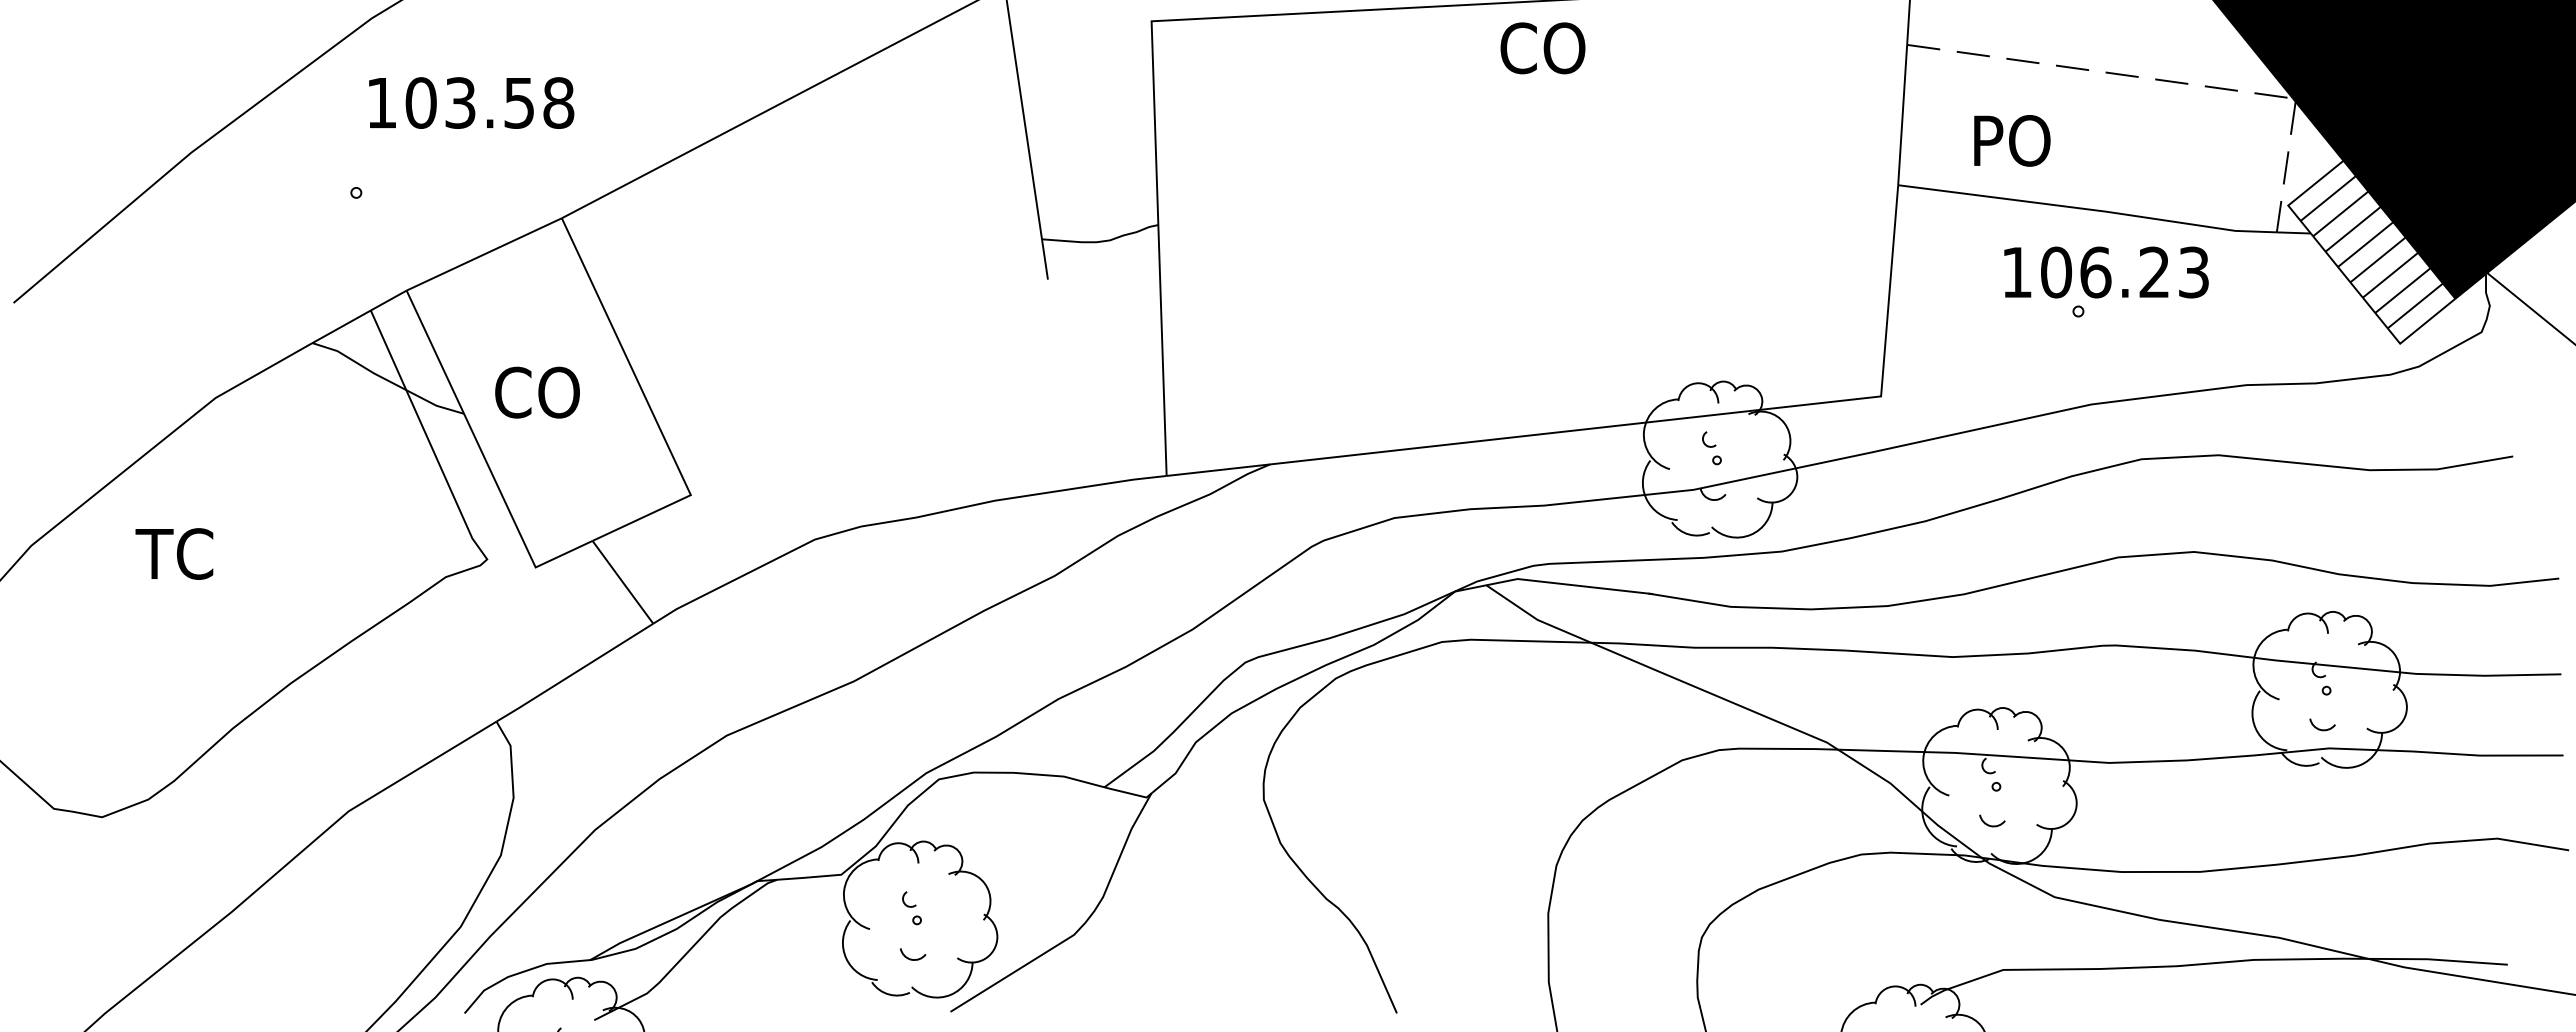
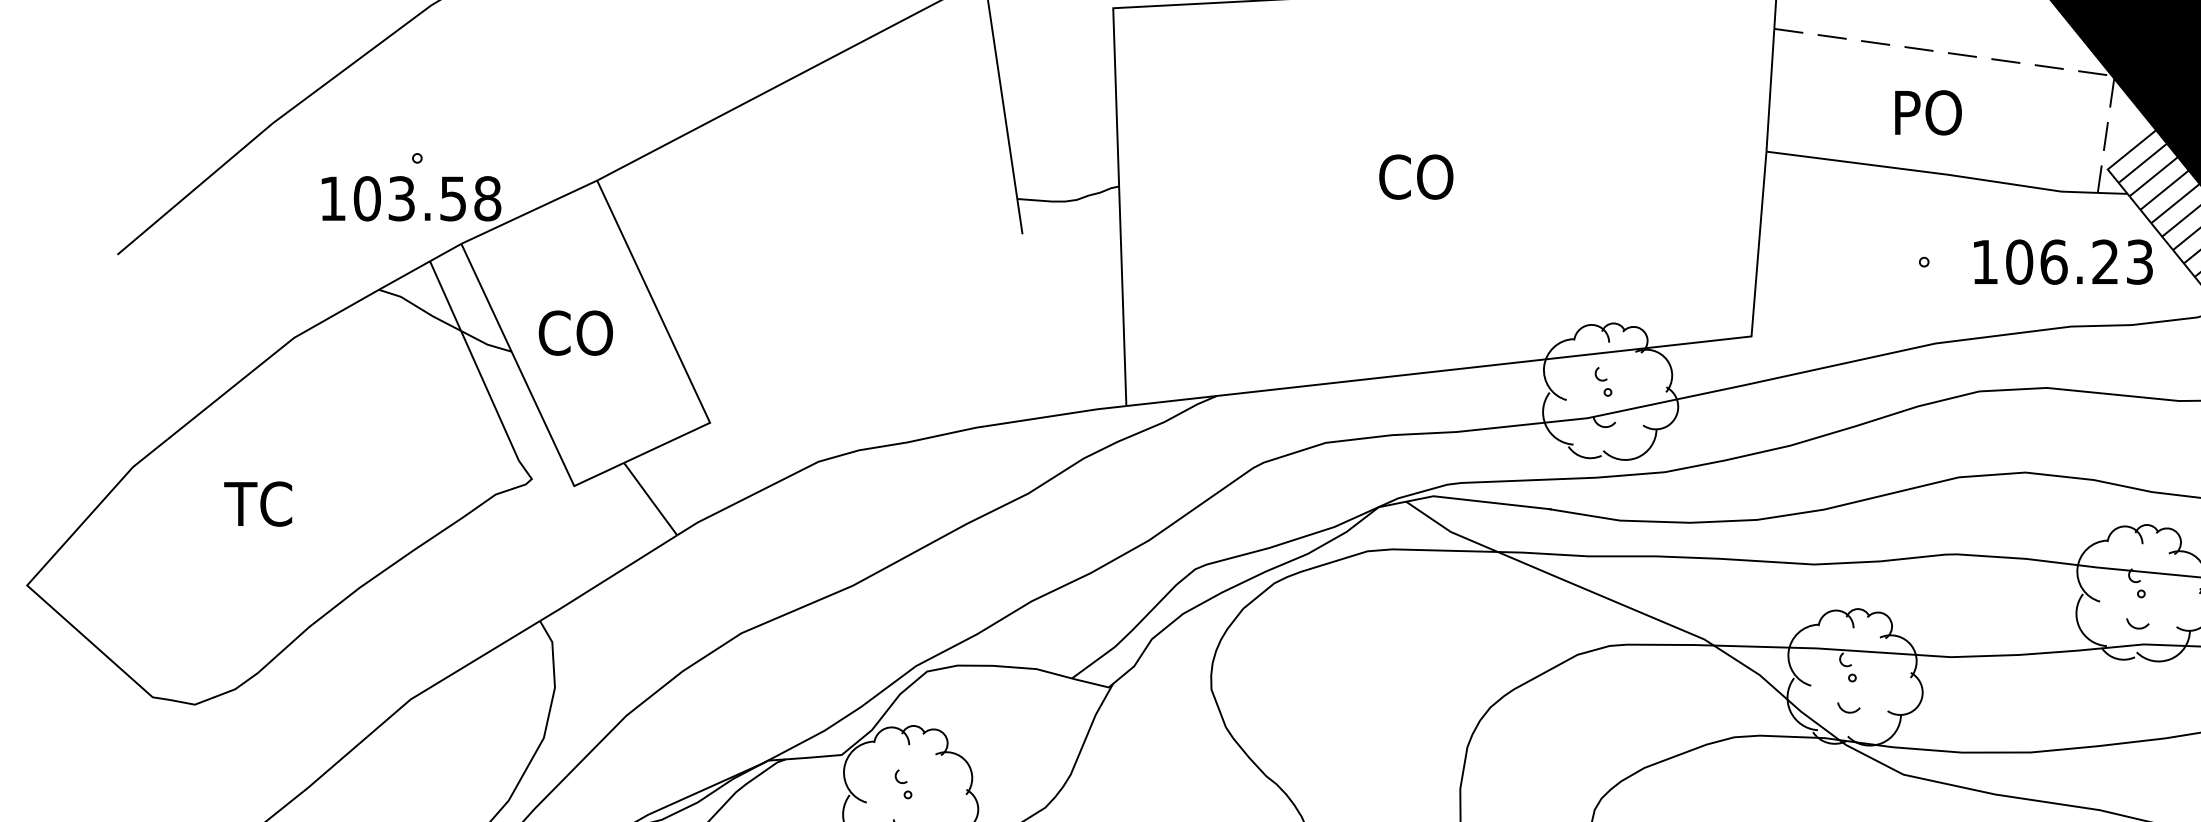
text: (1542, 48) -> (1415, 177), moved
text: (471, 102) -> (411, 198), moved
text: (2012, 140) -> (1928, 112), moved
text: (2106, 272) -> (2063, 262), moved
text: (174, 553) -> (258, 503), moved

